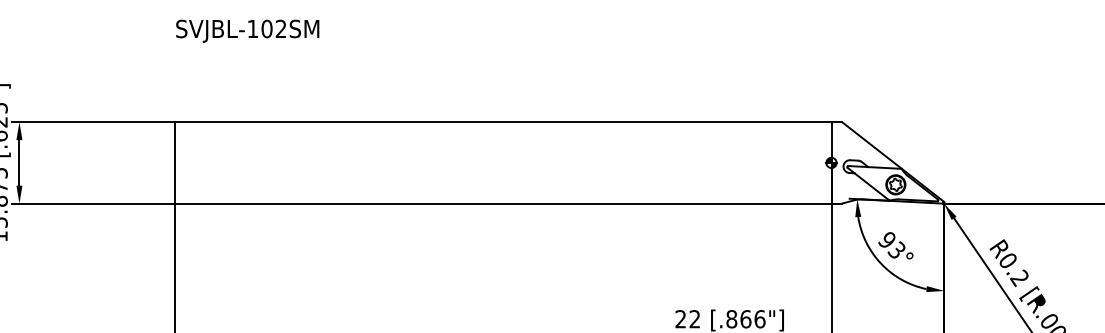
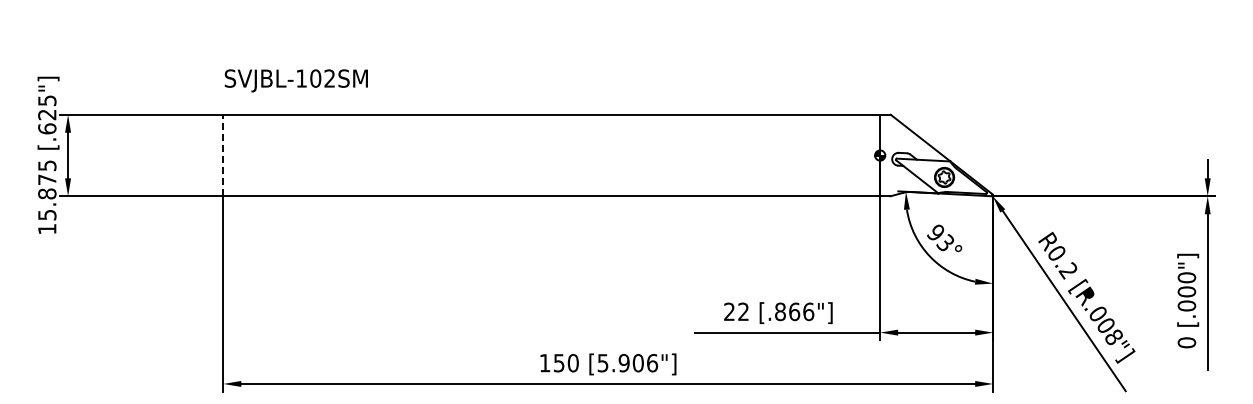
text: (246, 30) -> (295, 80), moved
line: (174, 162) -> (223, 155), solid -> dashed

